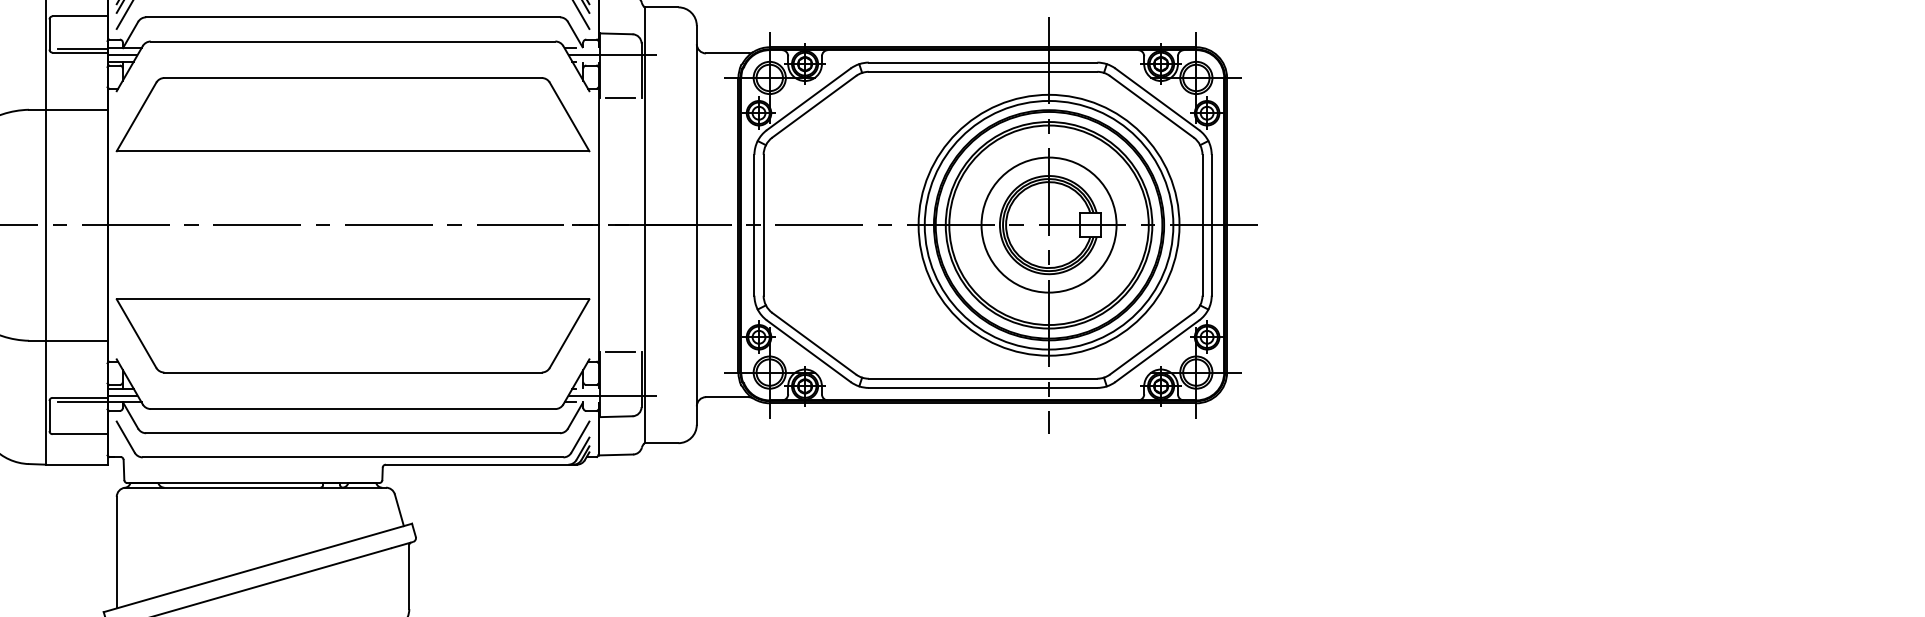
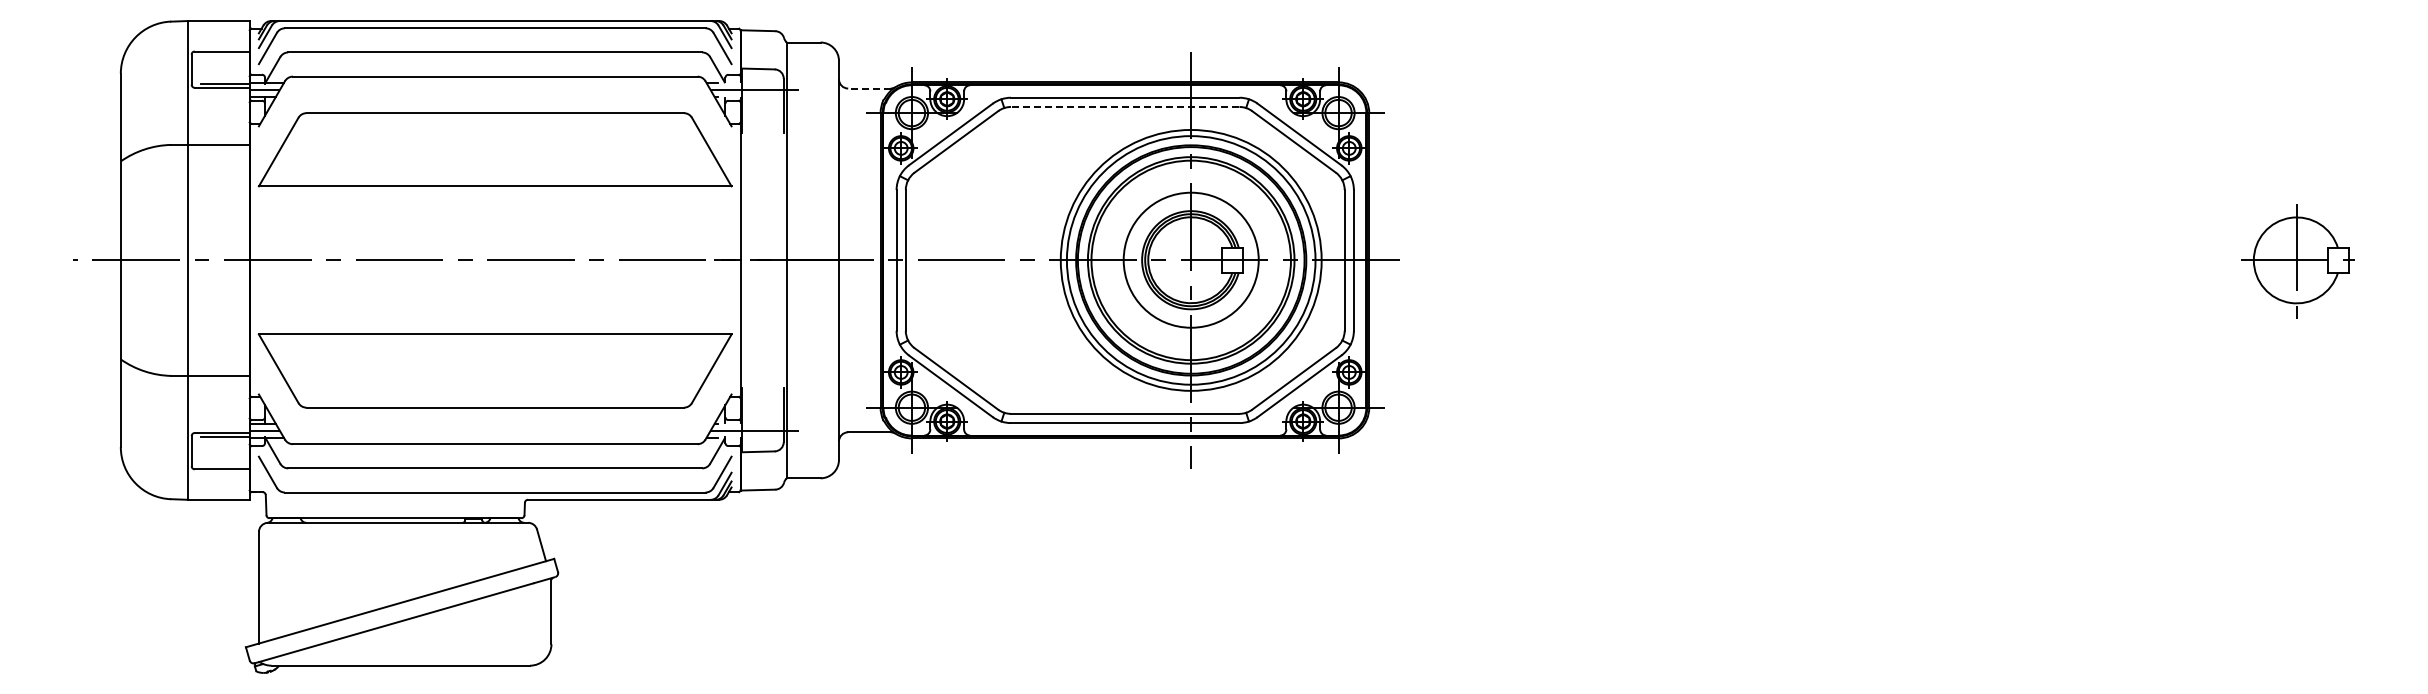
line: (726, 53) -> (868, 88), solid -> dashed
line: (982, 71) -> (1124, 106), solid -> dashed
line: (620, 98) -> (762, 133), removed
line: (620, 352) -> (762, 387), removed

